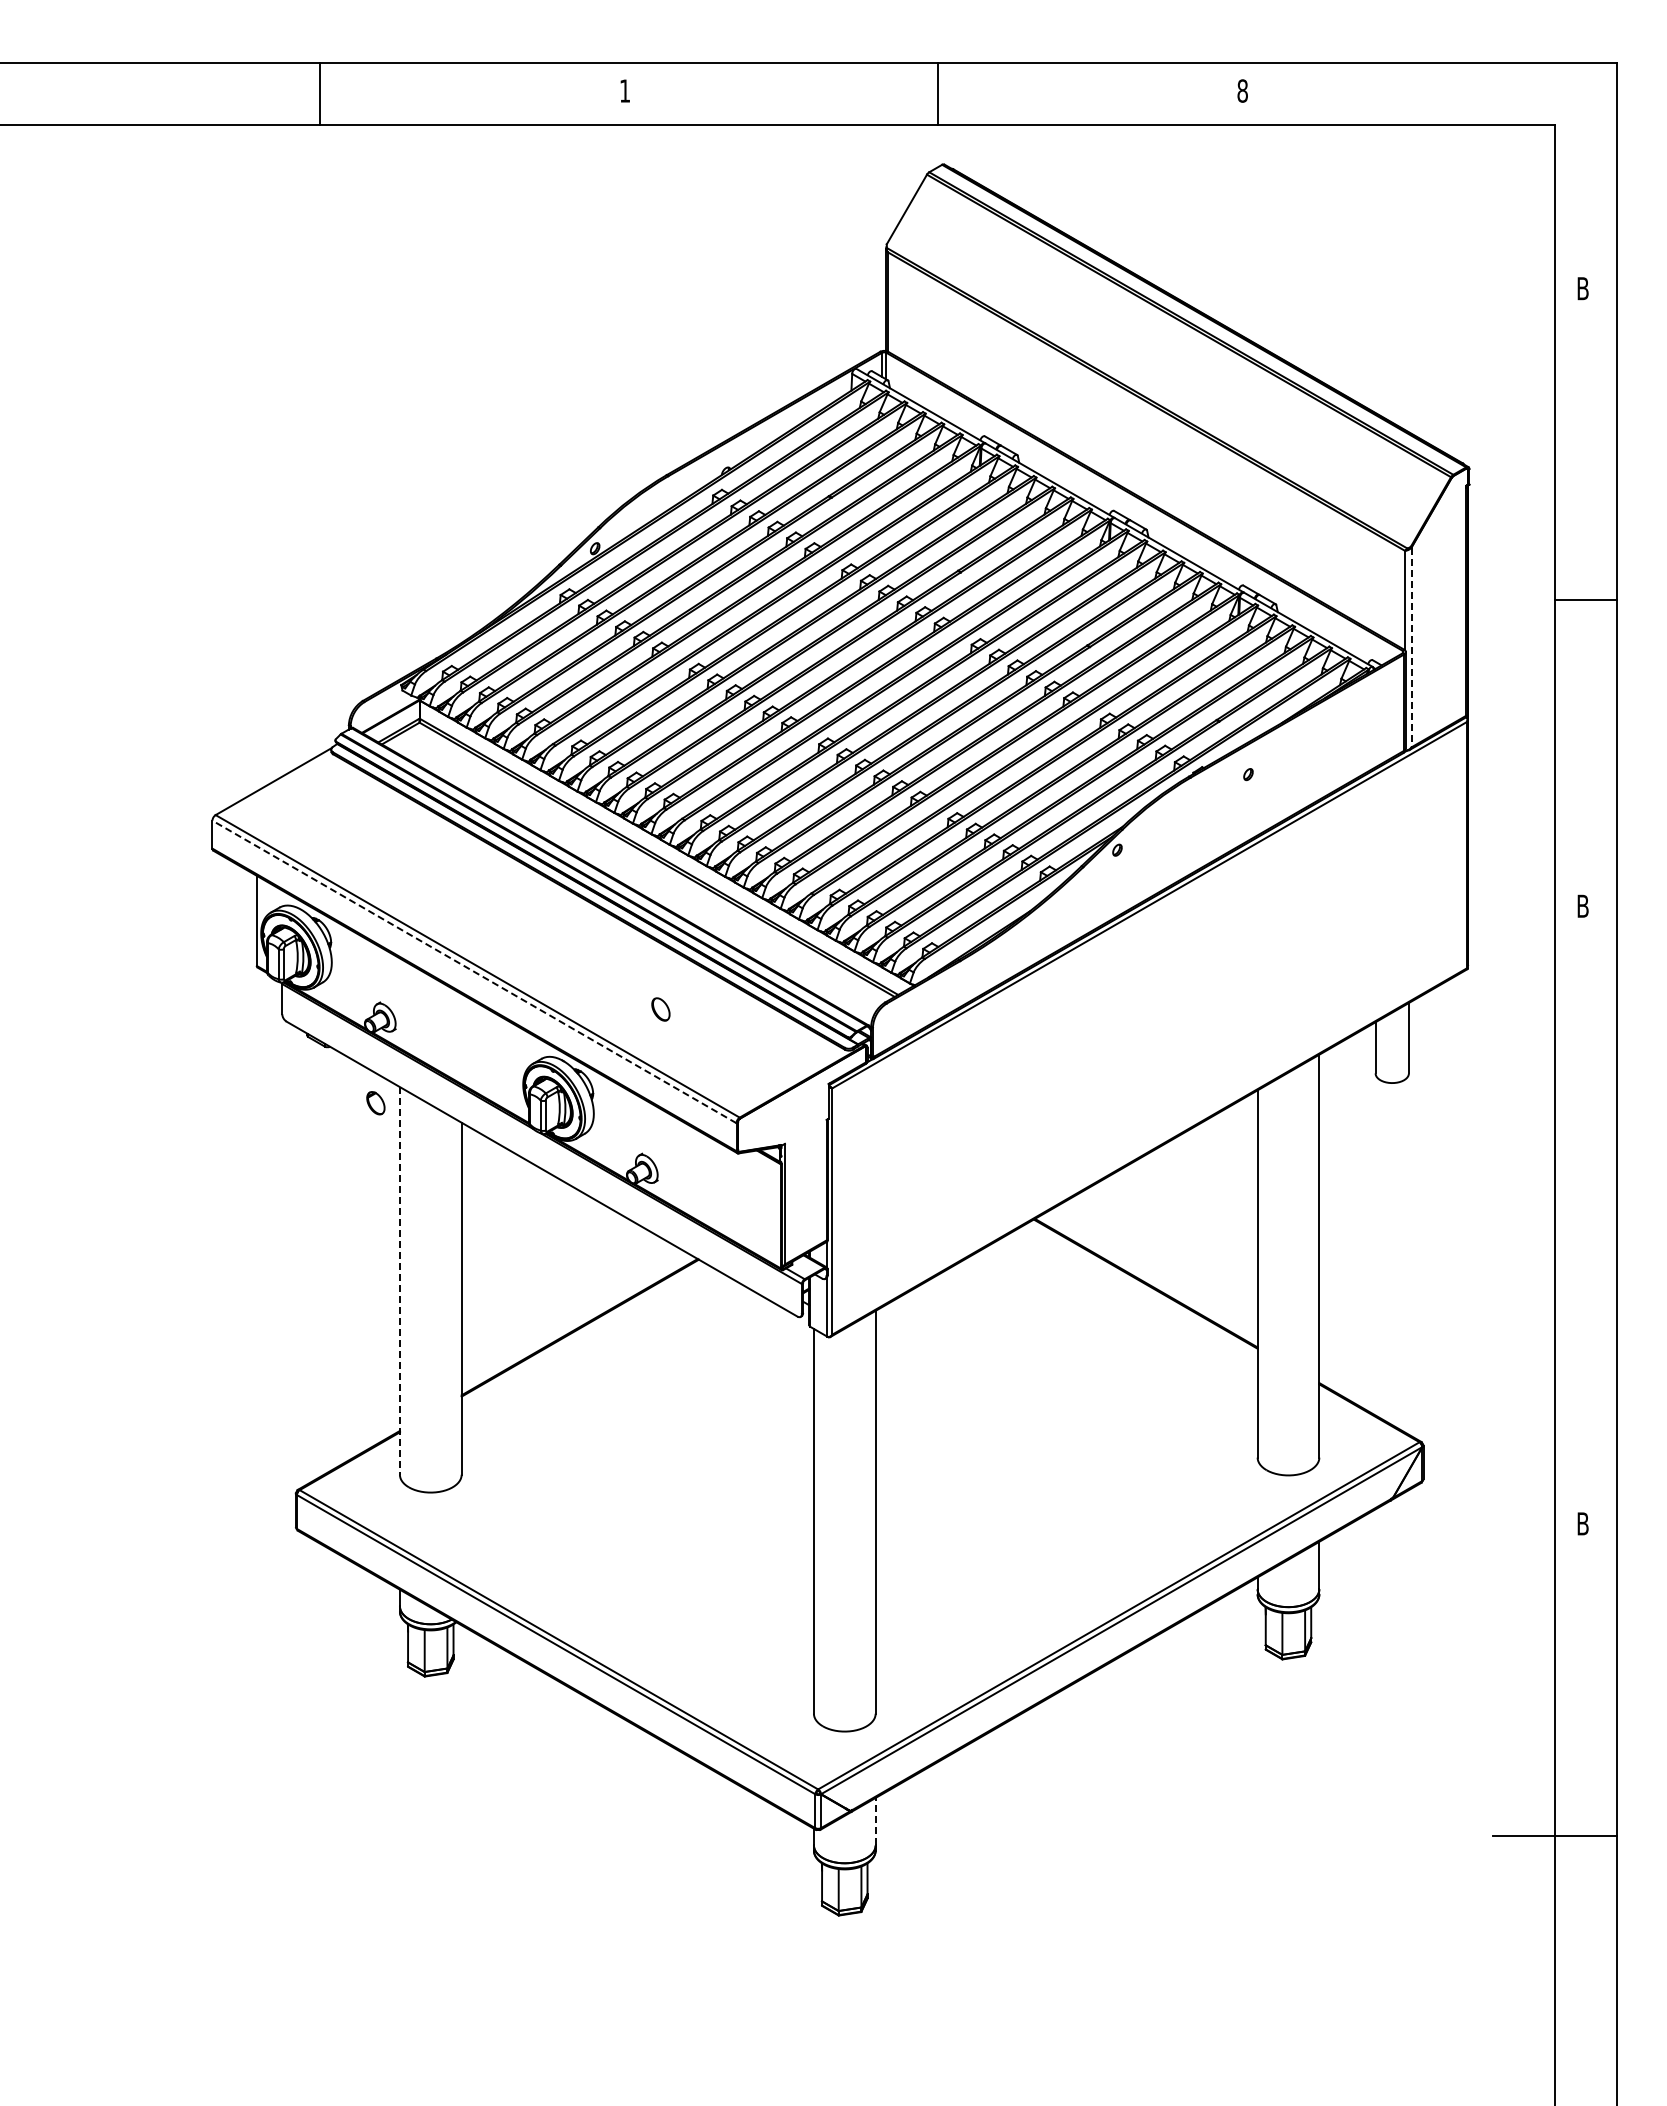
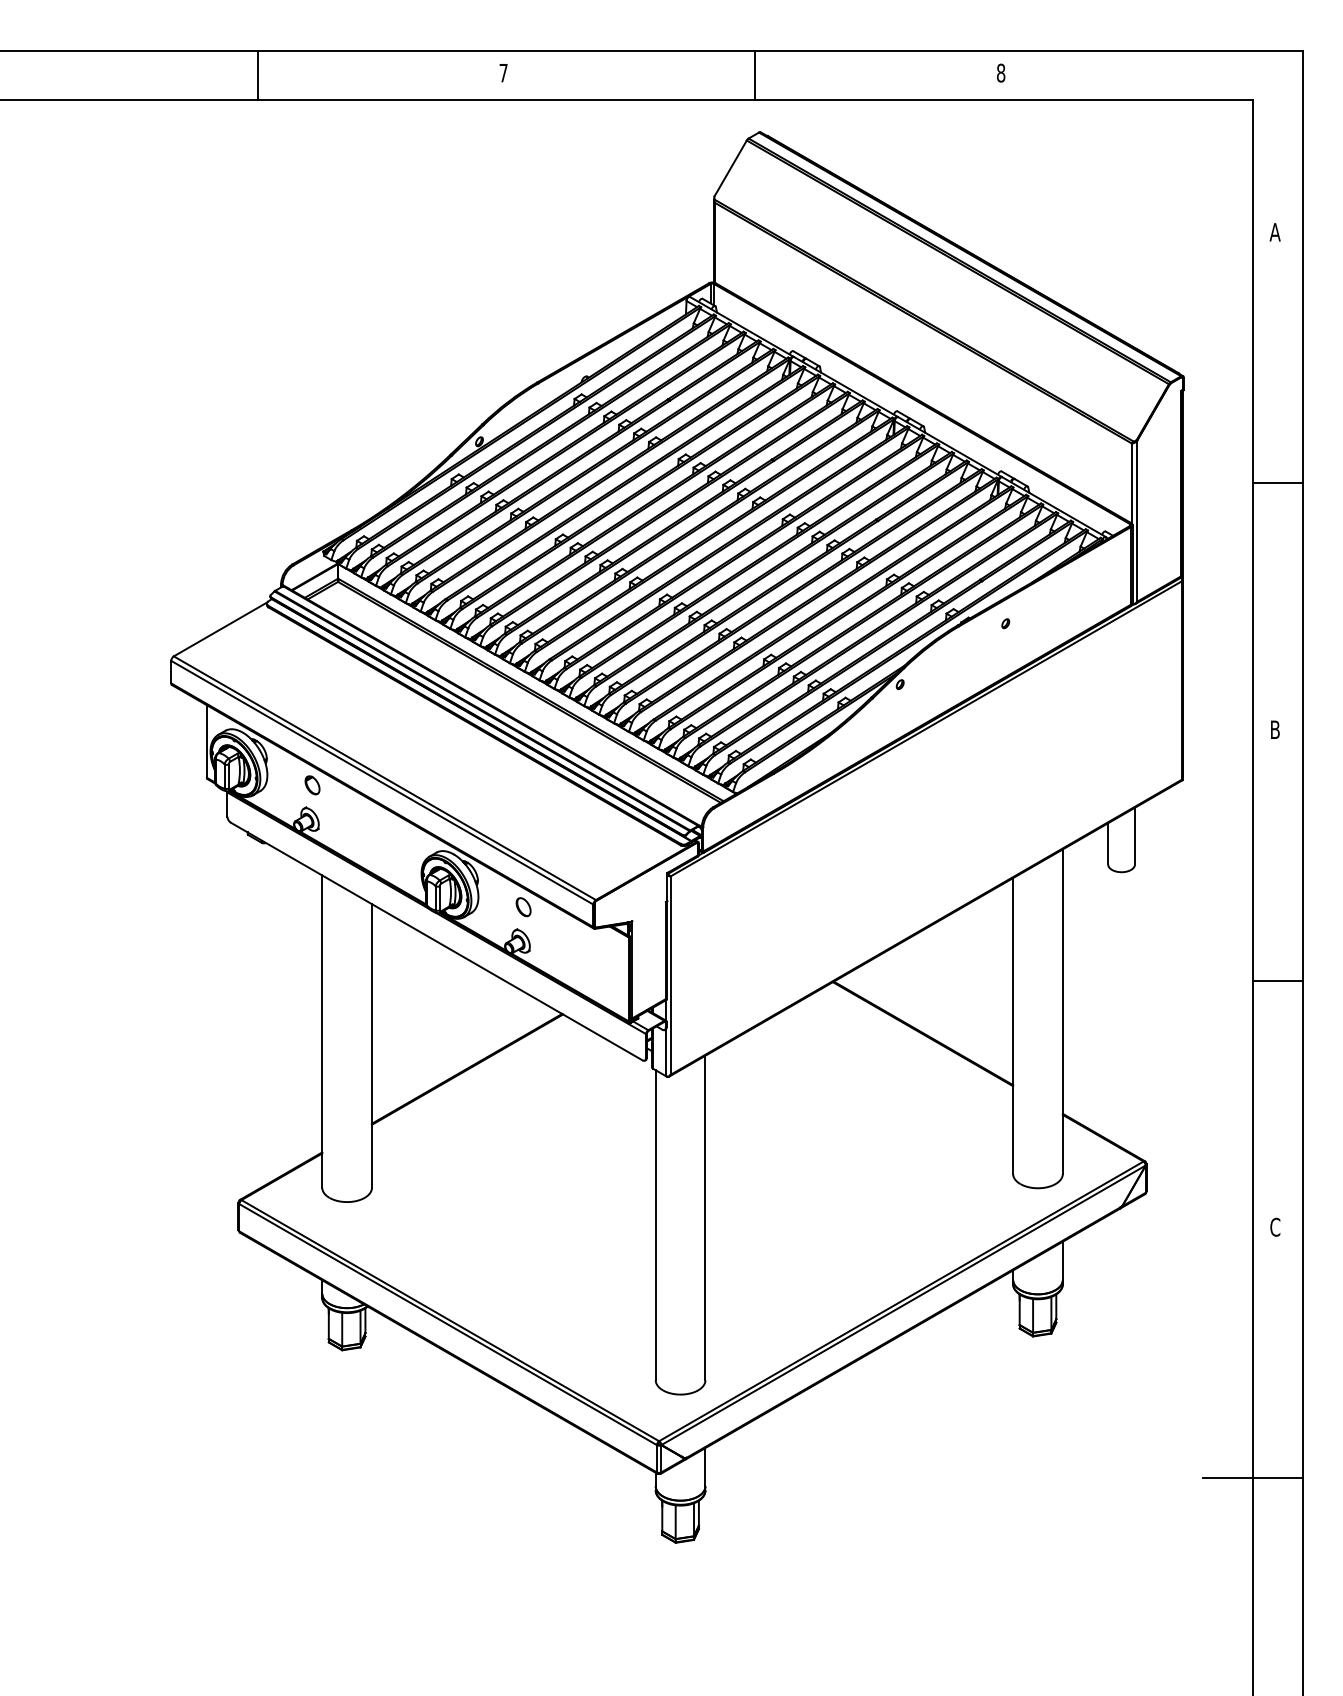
text: (624, 90) -> (503, 72), 1 -> 7
text: (1582, 288) -> (1274, 232), B -> A
line: (1411, 647) -> (1137, 521), dashed -> solid
line: (474, 971) -> (382, 782), dashed -> solid
part: (660, 1009) -> (523, 907), moved
part: (375, 1103) -> (312, 785), moved
line: (1585, 1218) -> (1277, 981), added
line: (399, 1280) -> (321, 1031), dashed -> solid
text: (1583, 1523) -> (1275, 1226), B -> C
line: (875, 1821) -> (705, 1467), dashed -> solid

